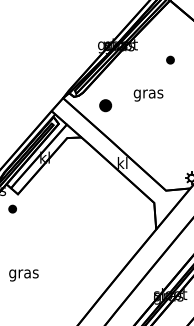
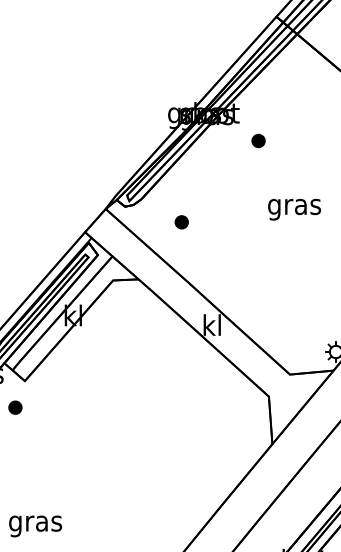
part: (170, 59) -> (258, 139), moved
text: (148, 95) -> (294, 209), moved
part: (105, 105) -> (181, 222), size x0.62

